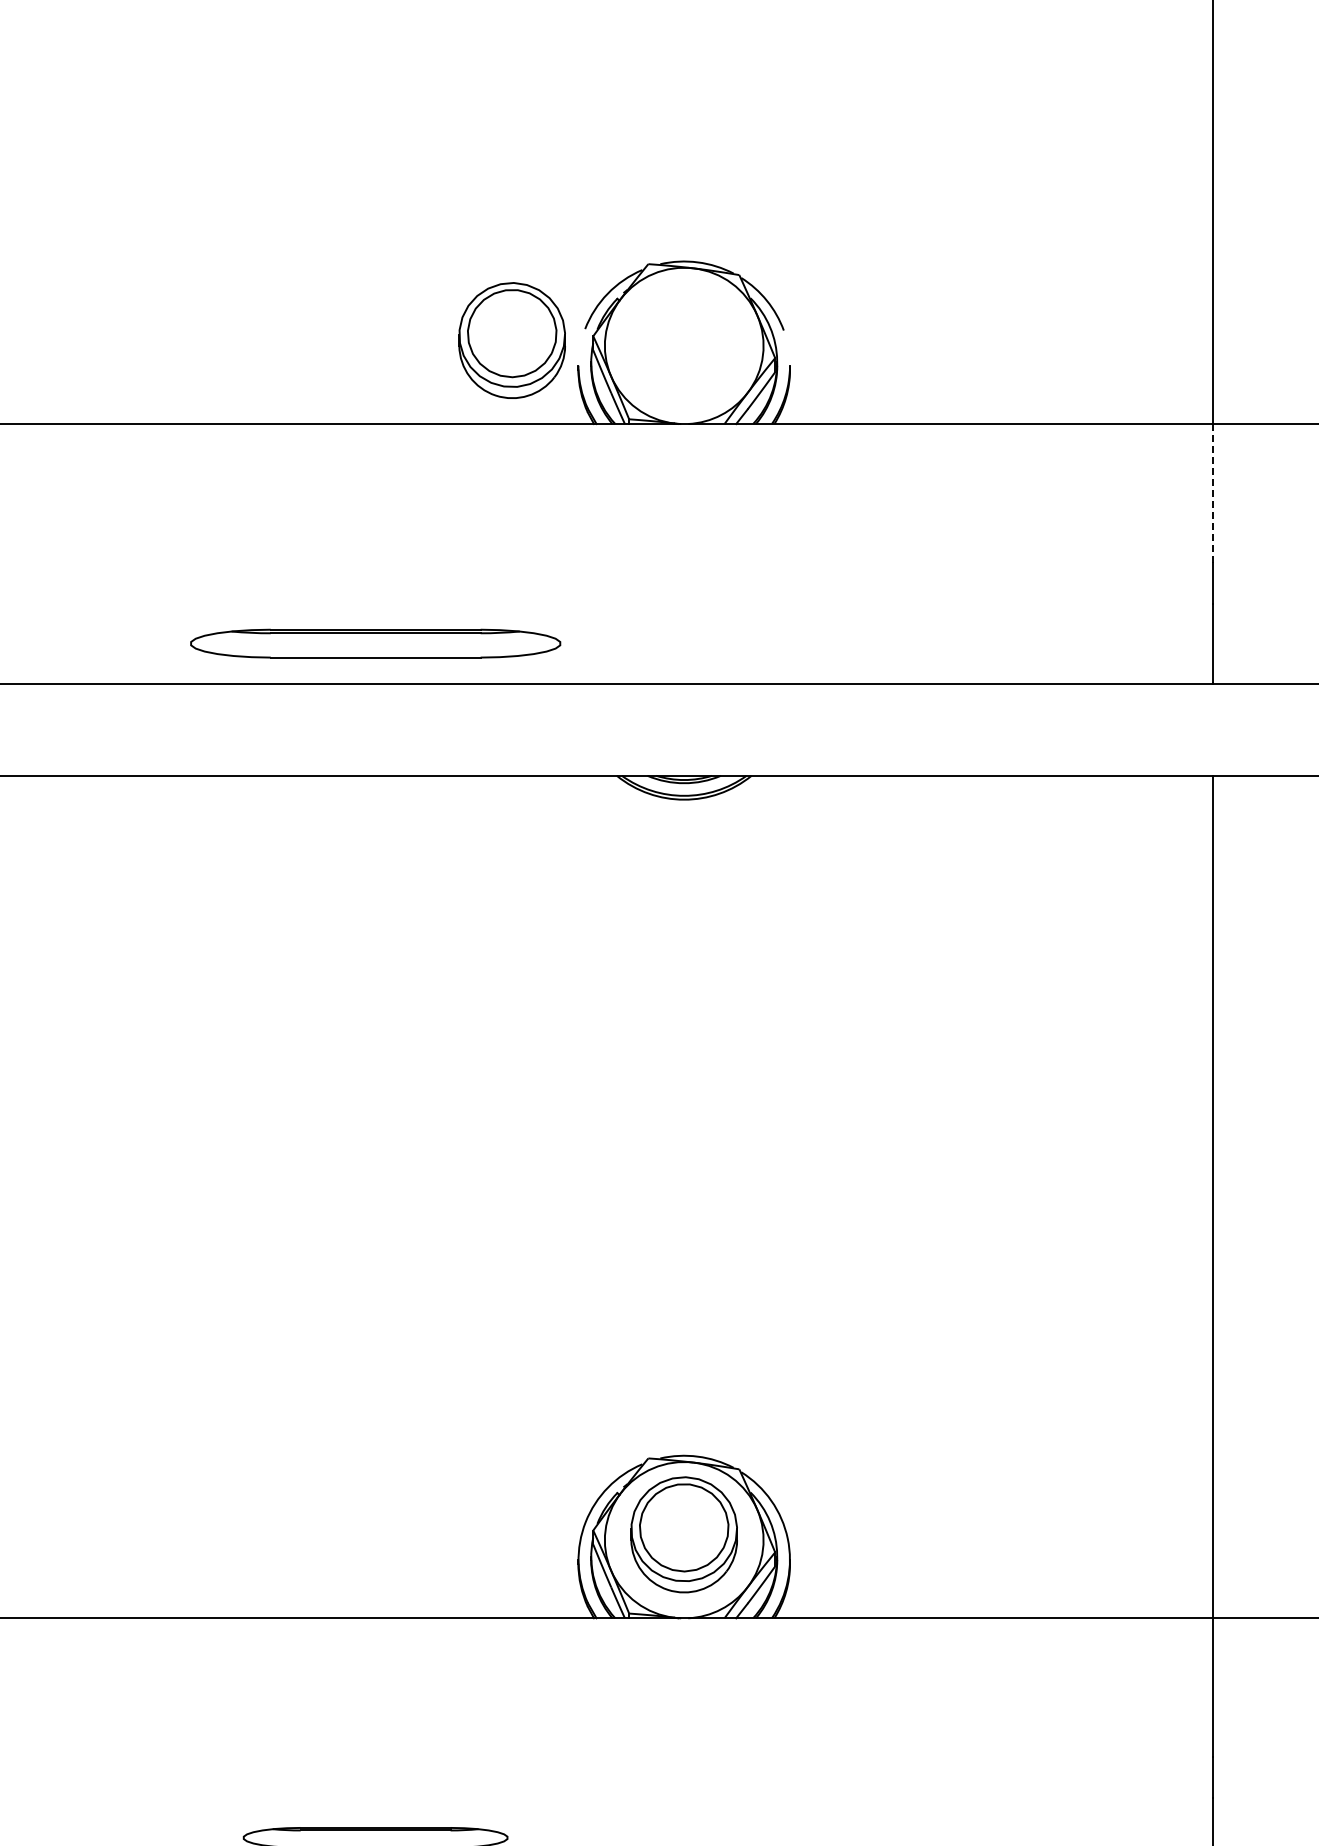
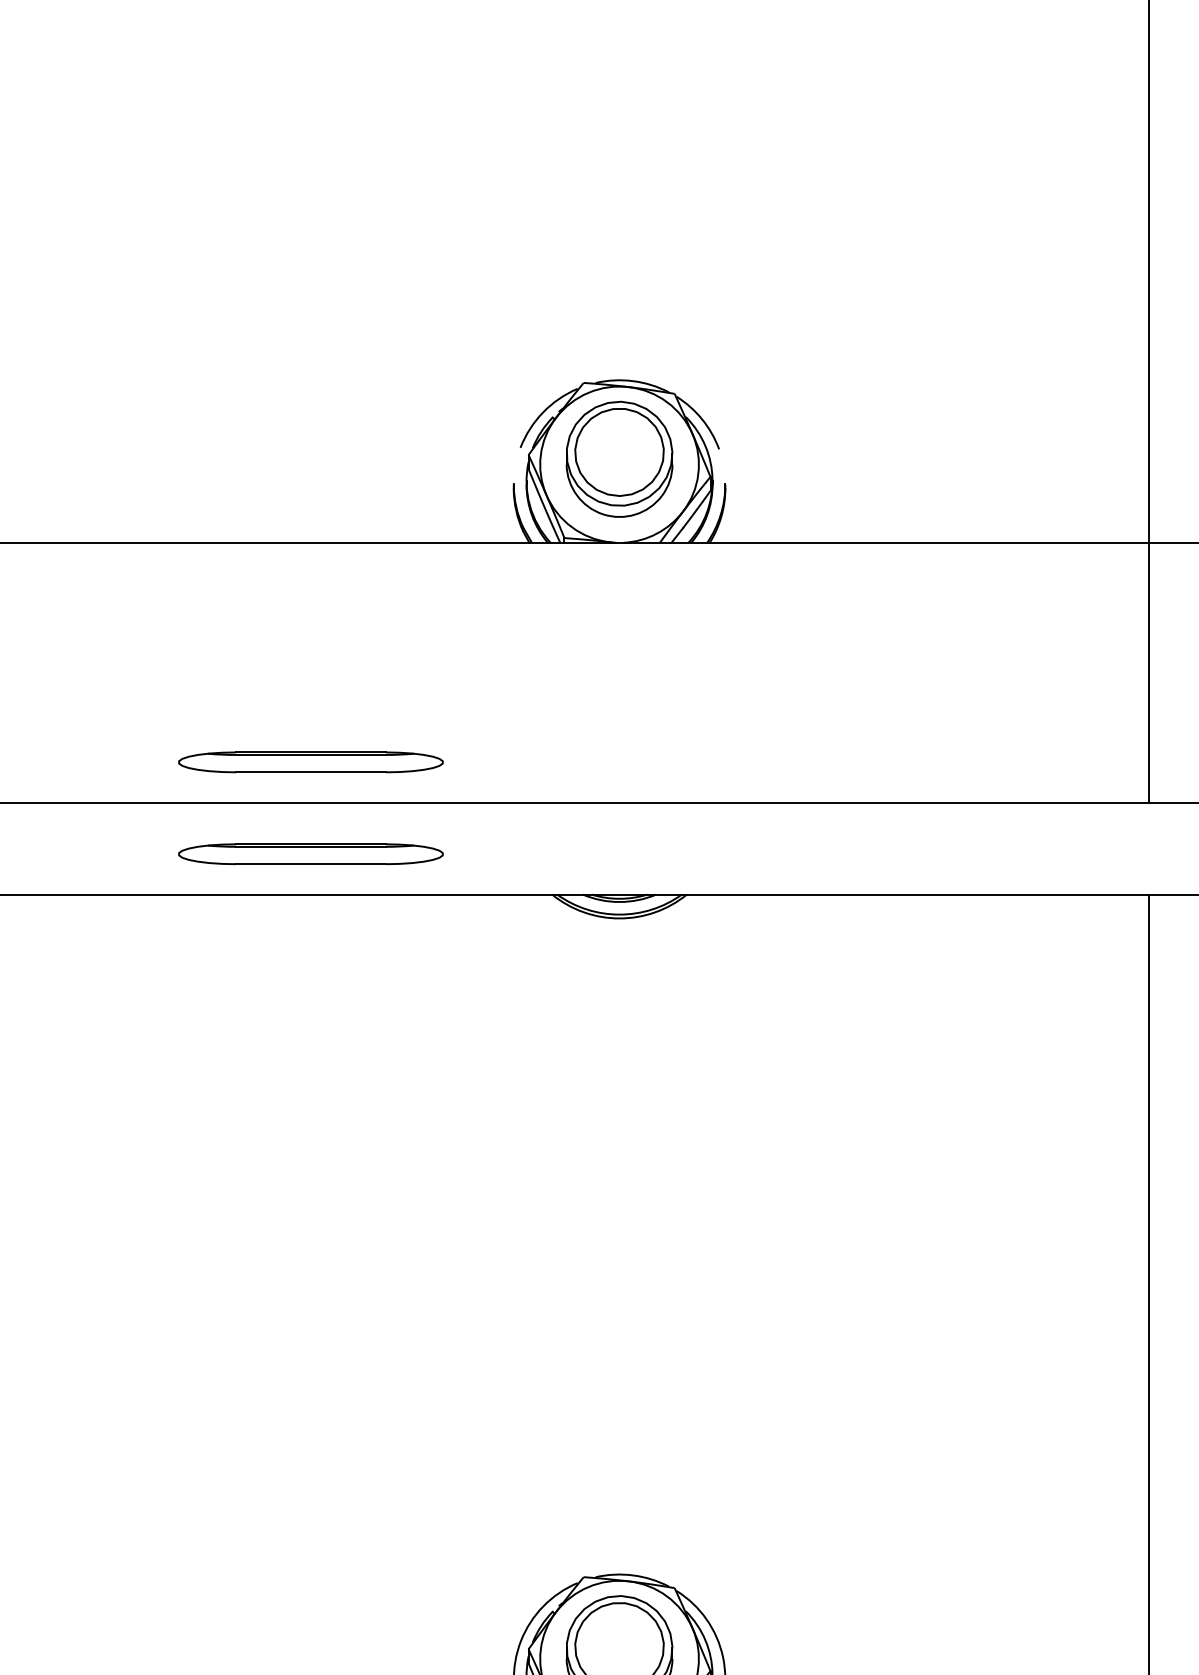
part: (511, 340) -> (618, 459), moved
line: (1213, 493) -> (1148, 612), dashed -> solid
part: (375, 643) -> (310, 762), size x0.71
part: (375, 735) -> (310, 854), added

